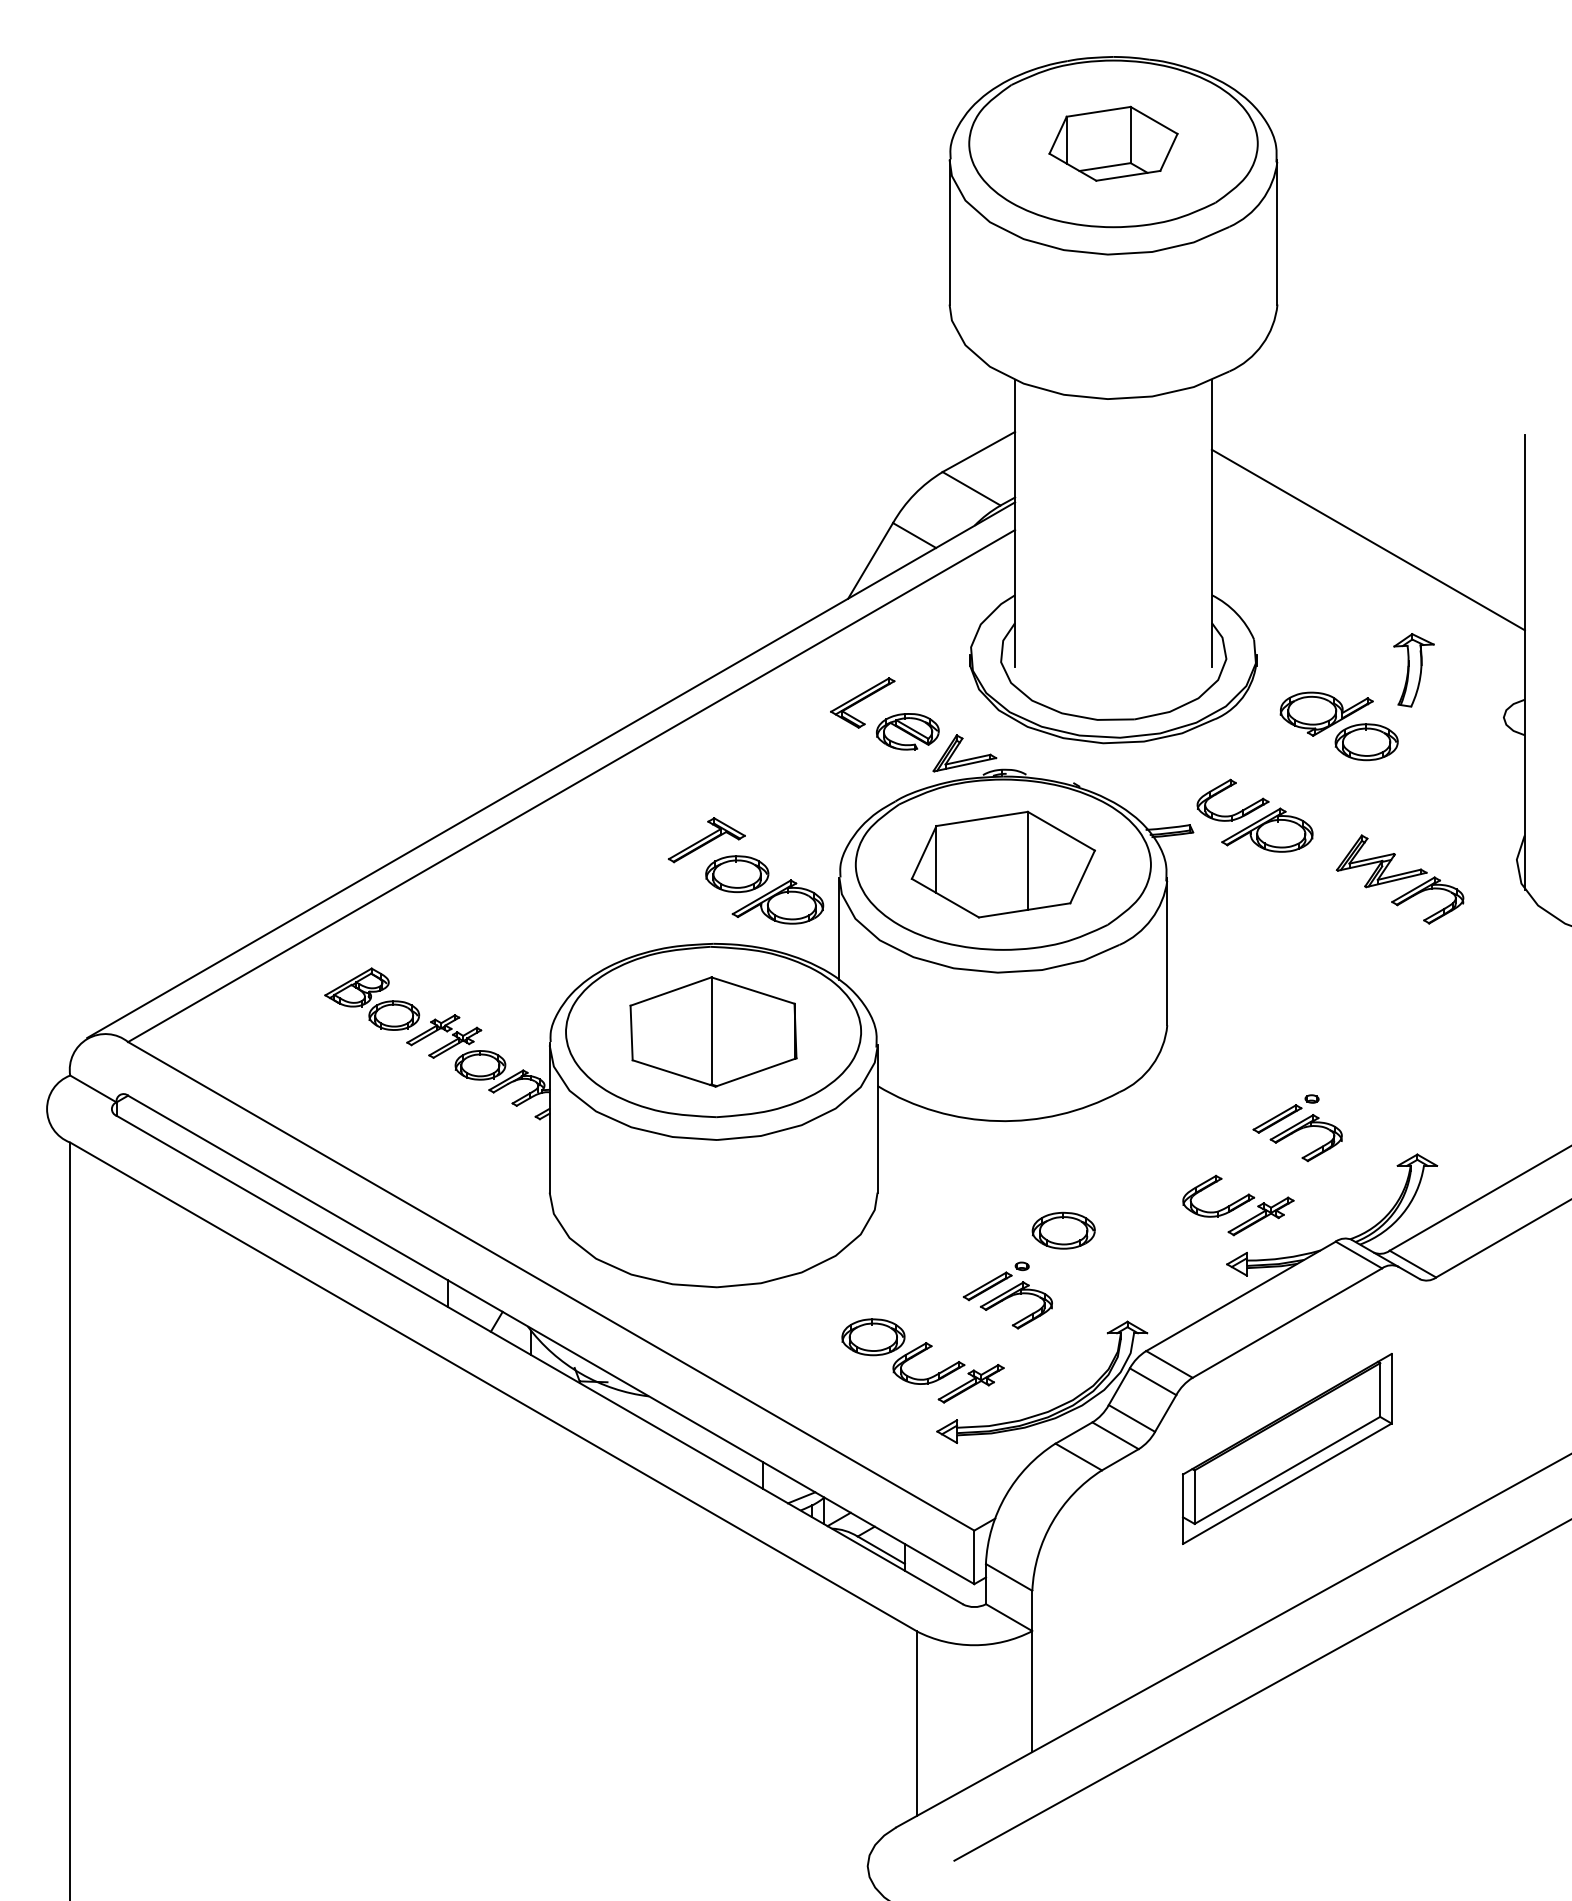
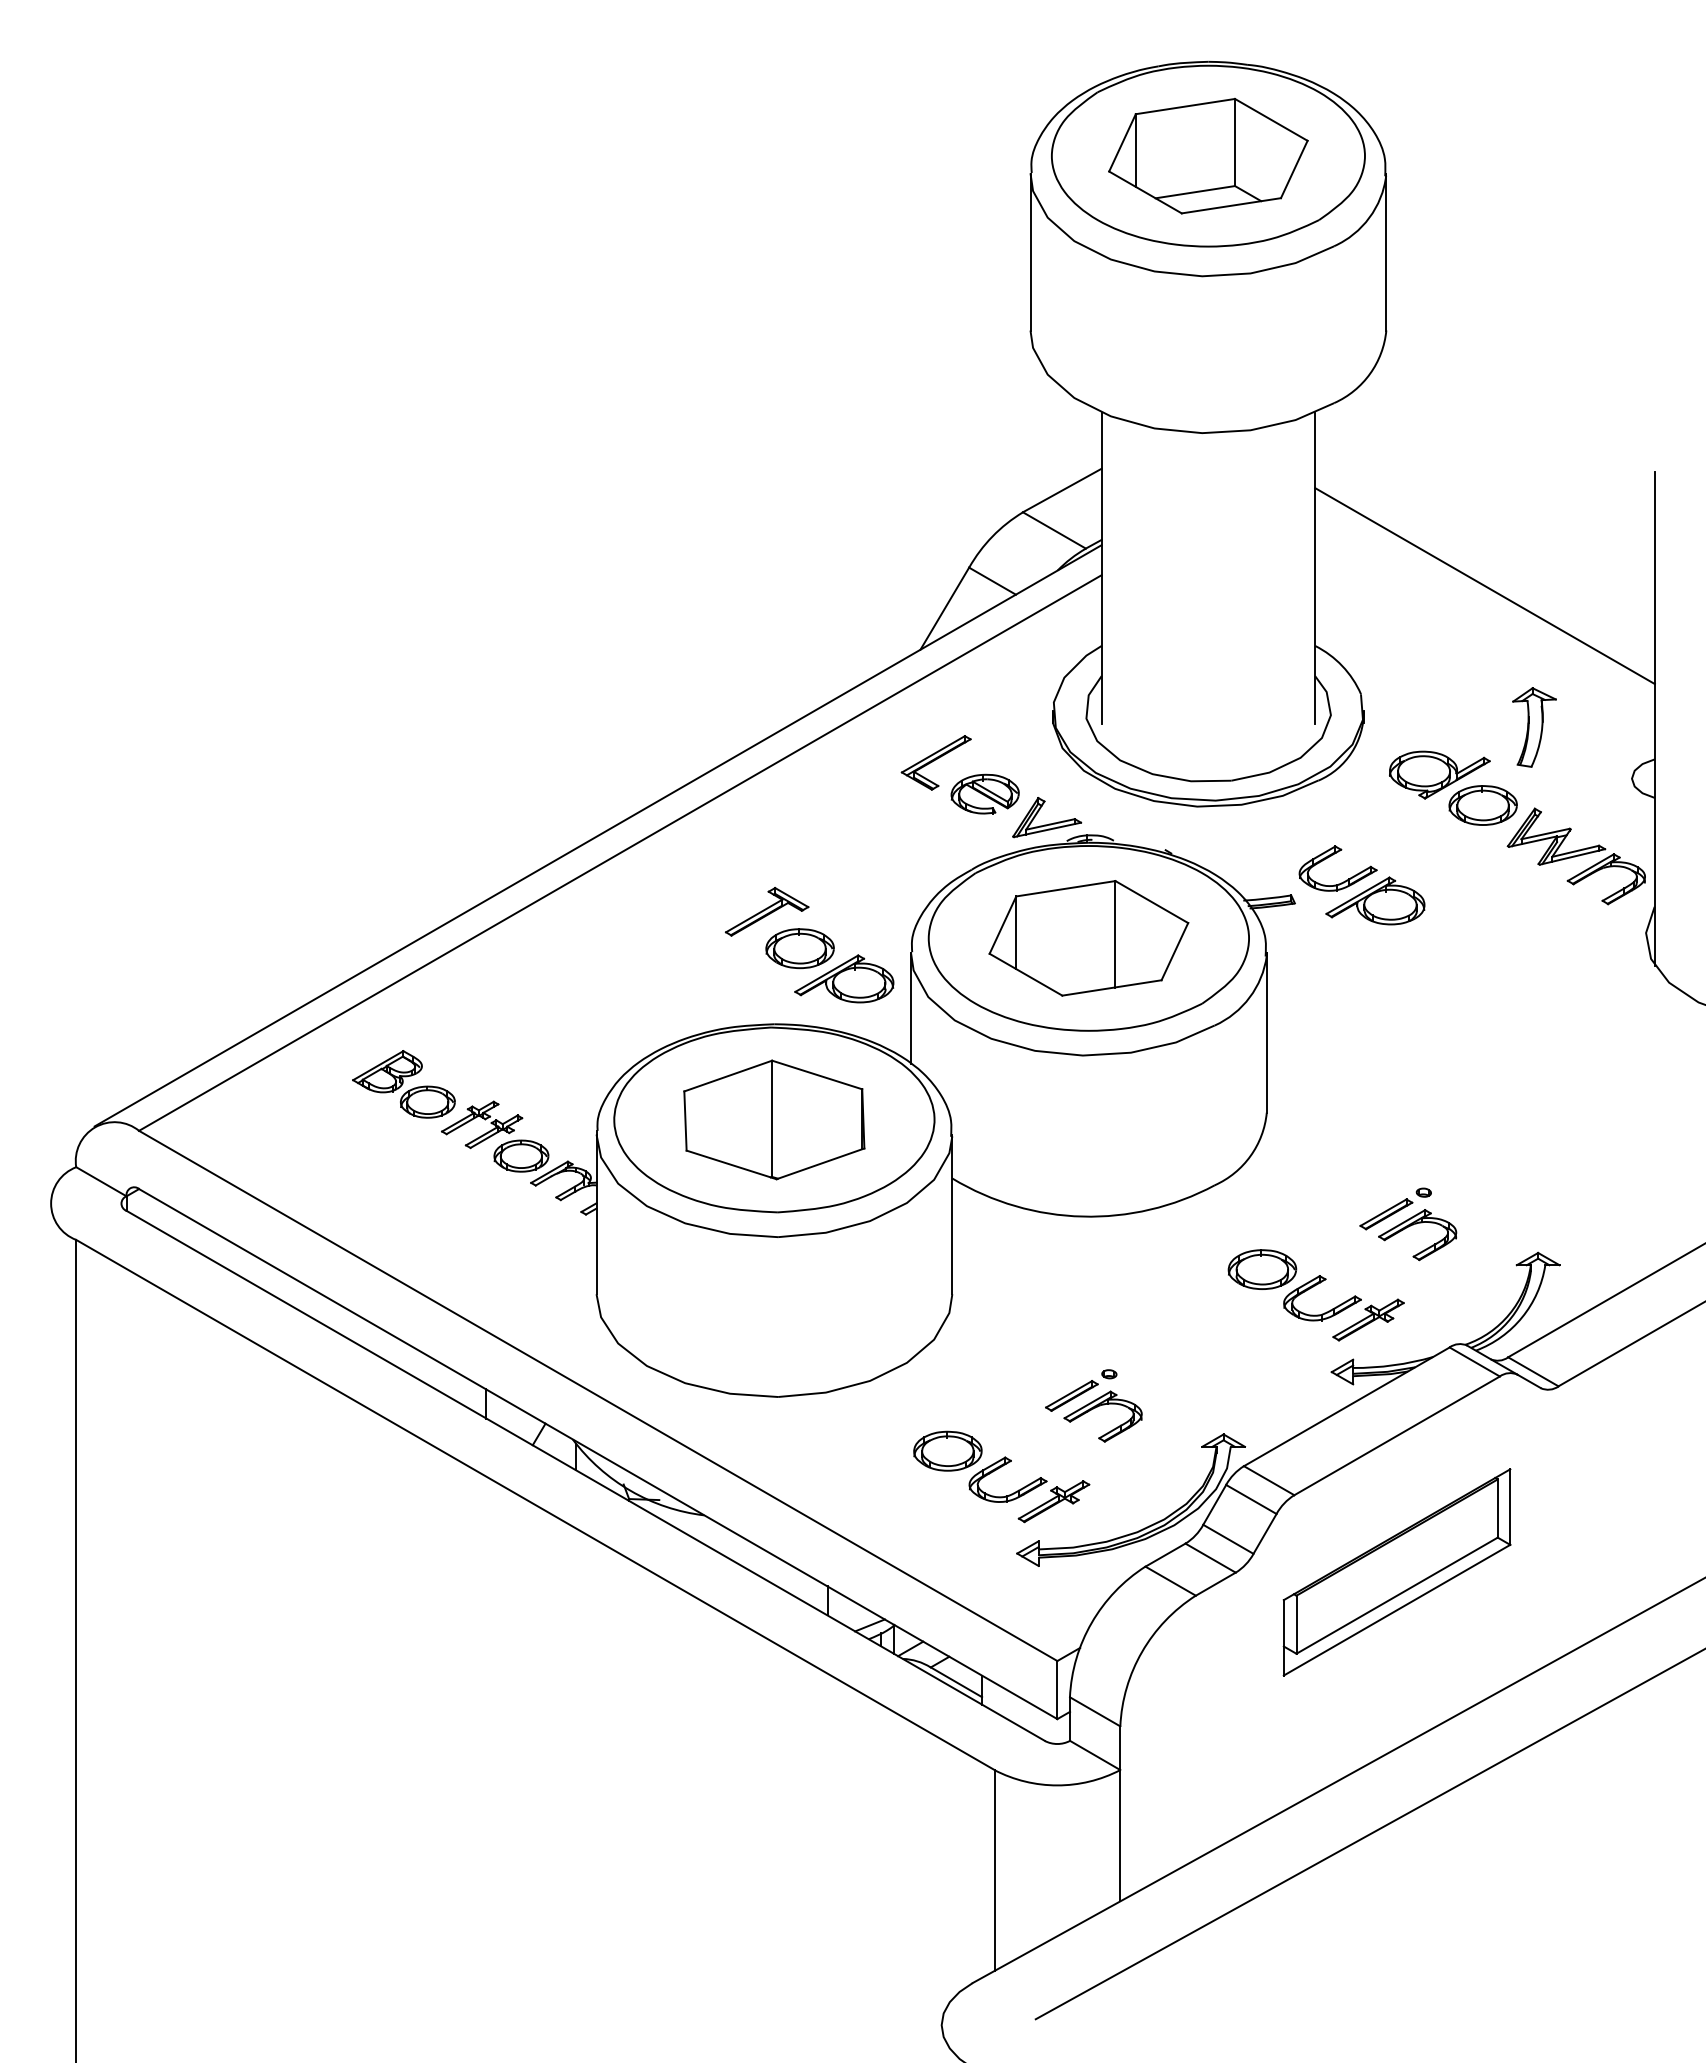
part: (1113, 143) -> (1208, 155), size x1.43
part: (1399, 879) -> (1575, 856), moved
part: (1063, 1230) -> (1262, 1269), moved

